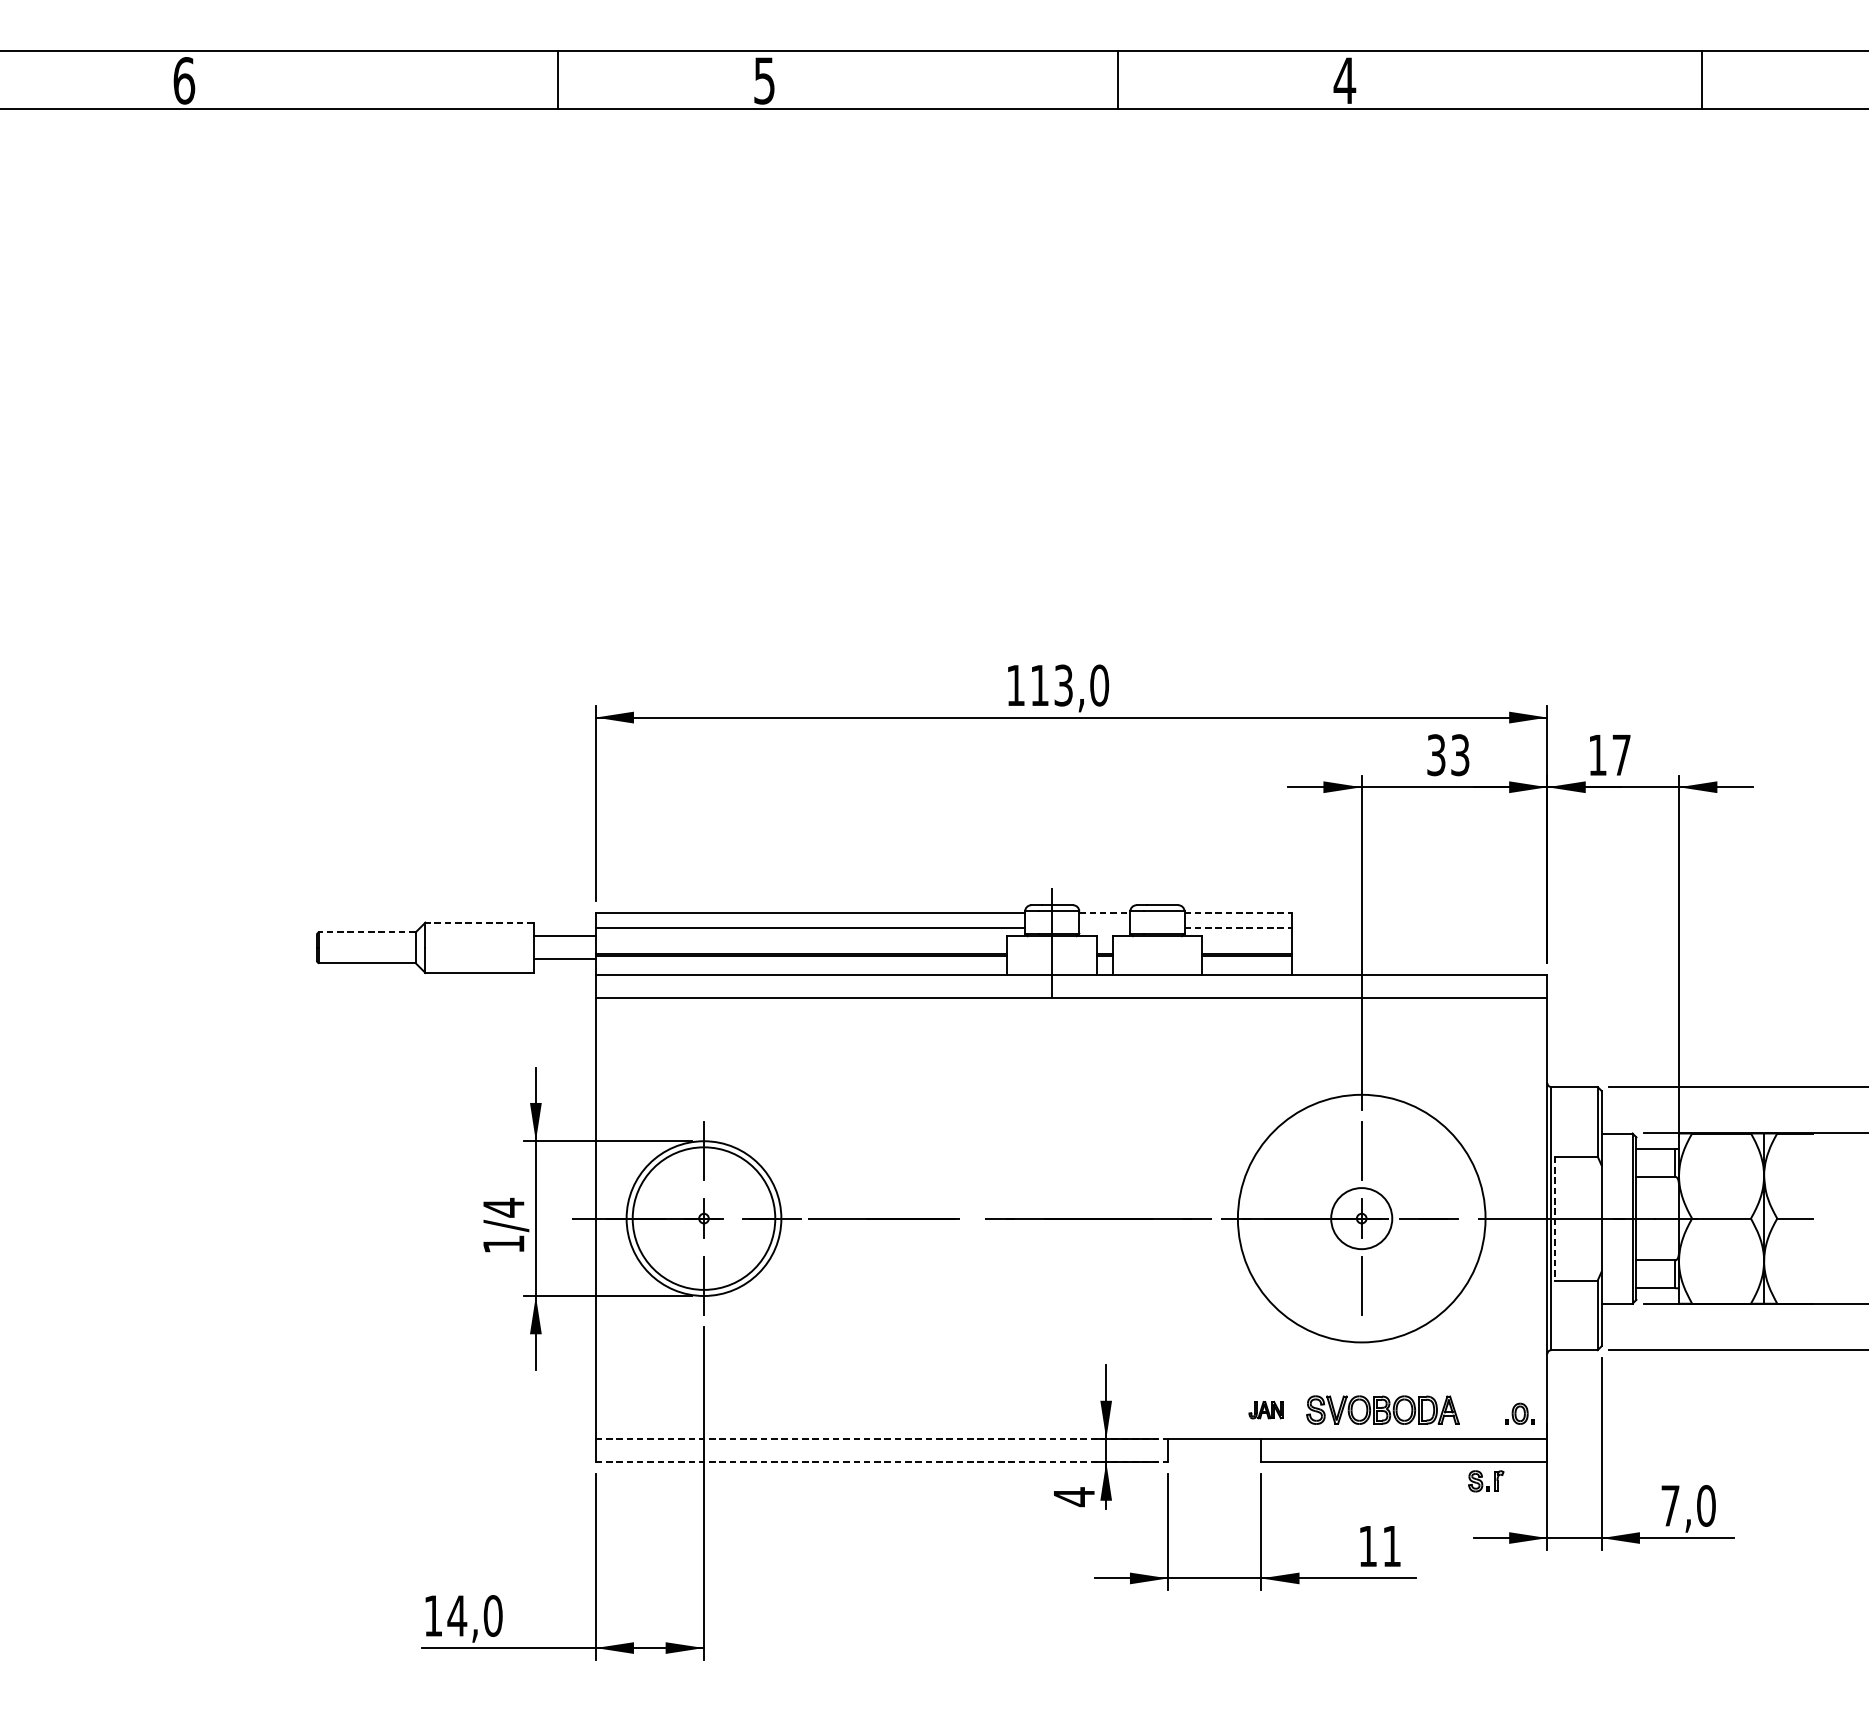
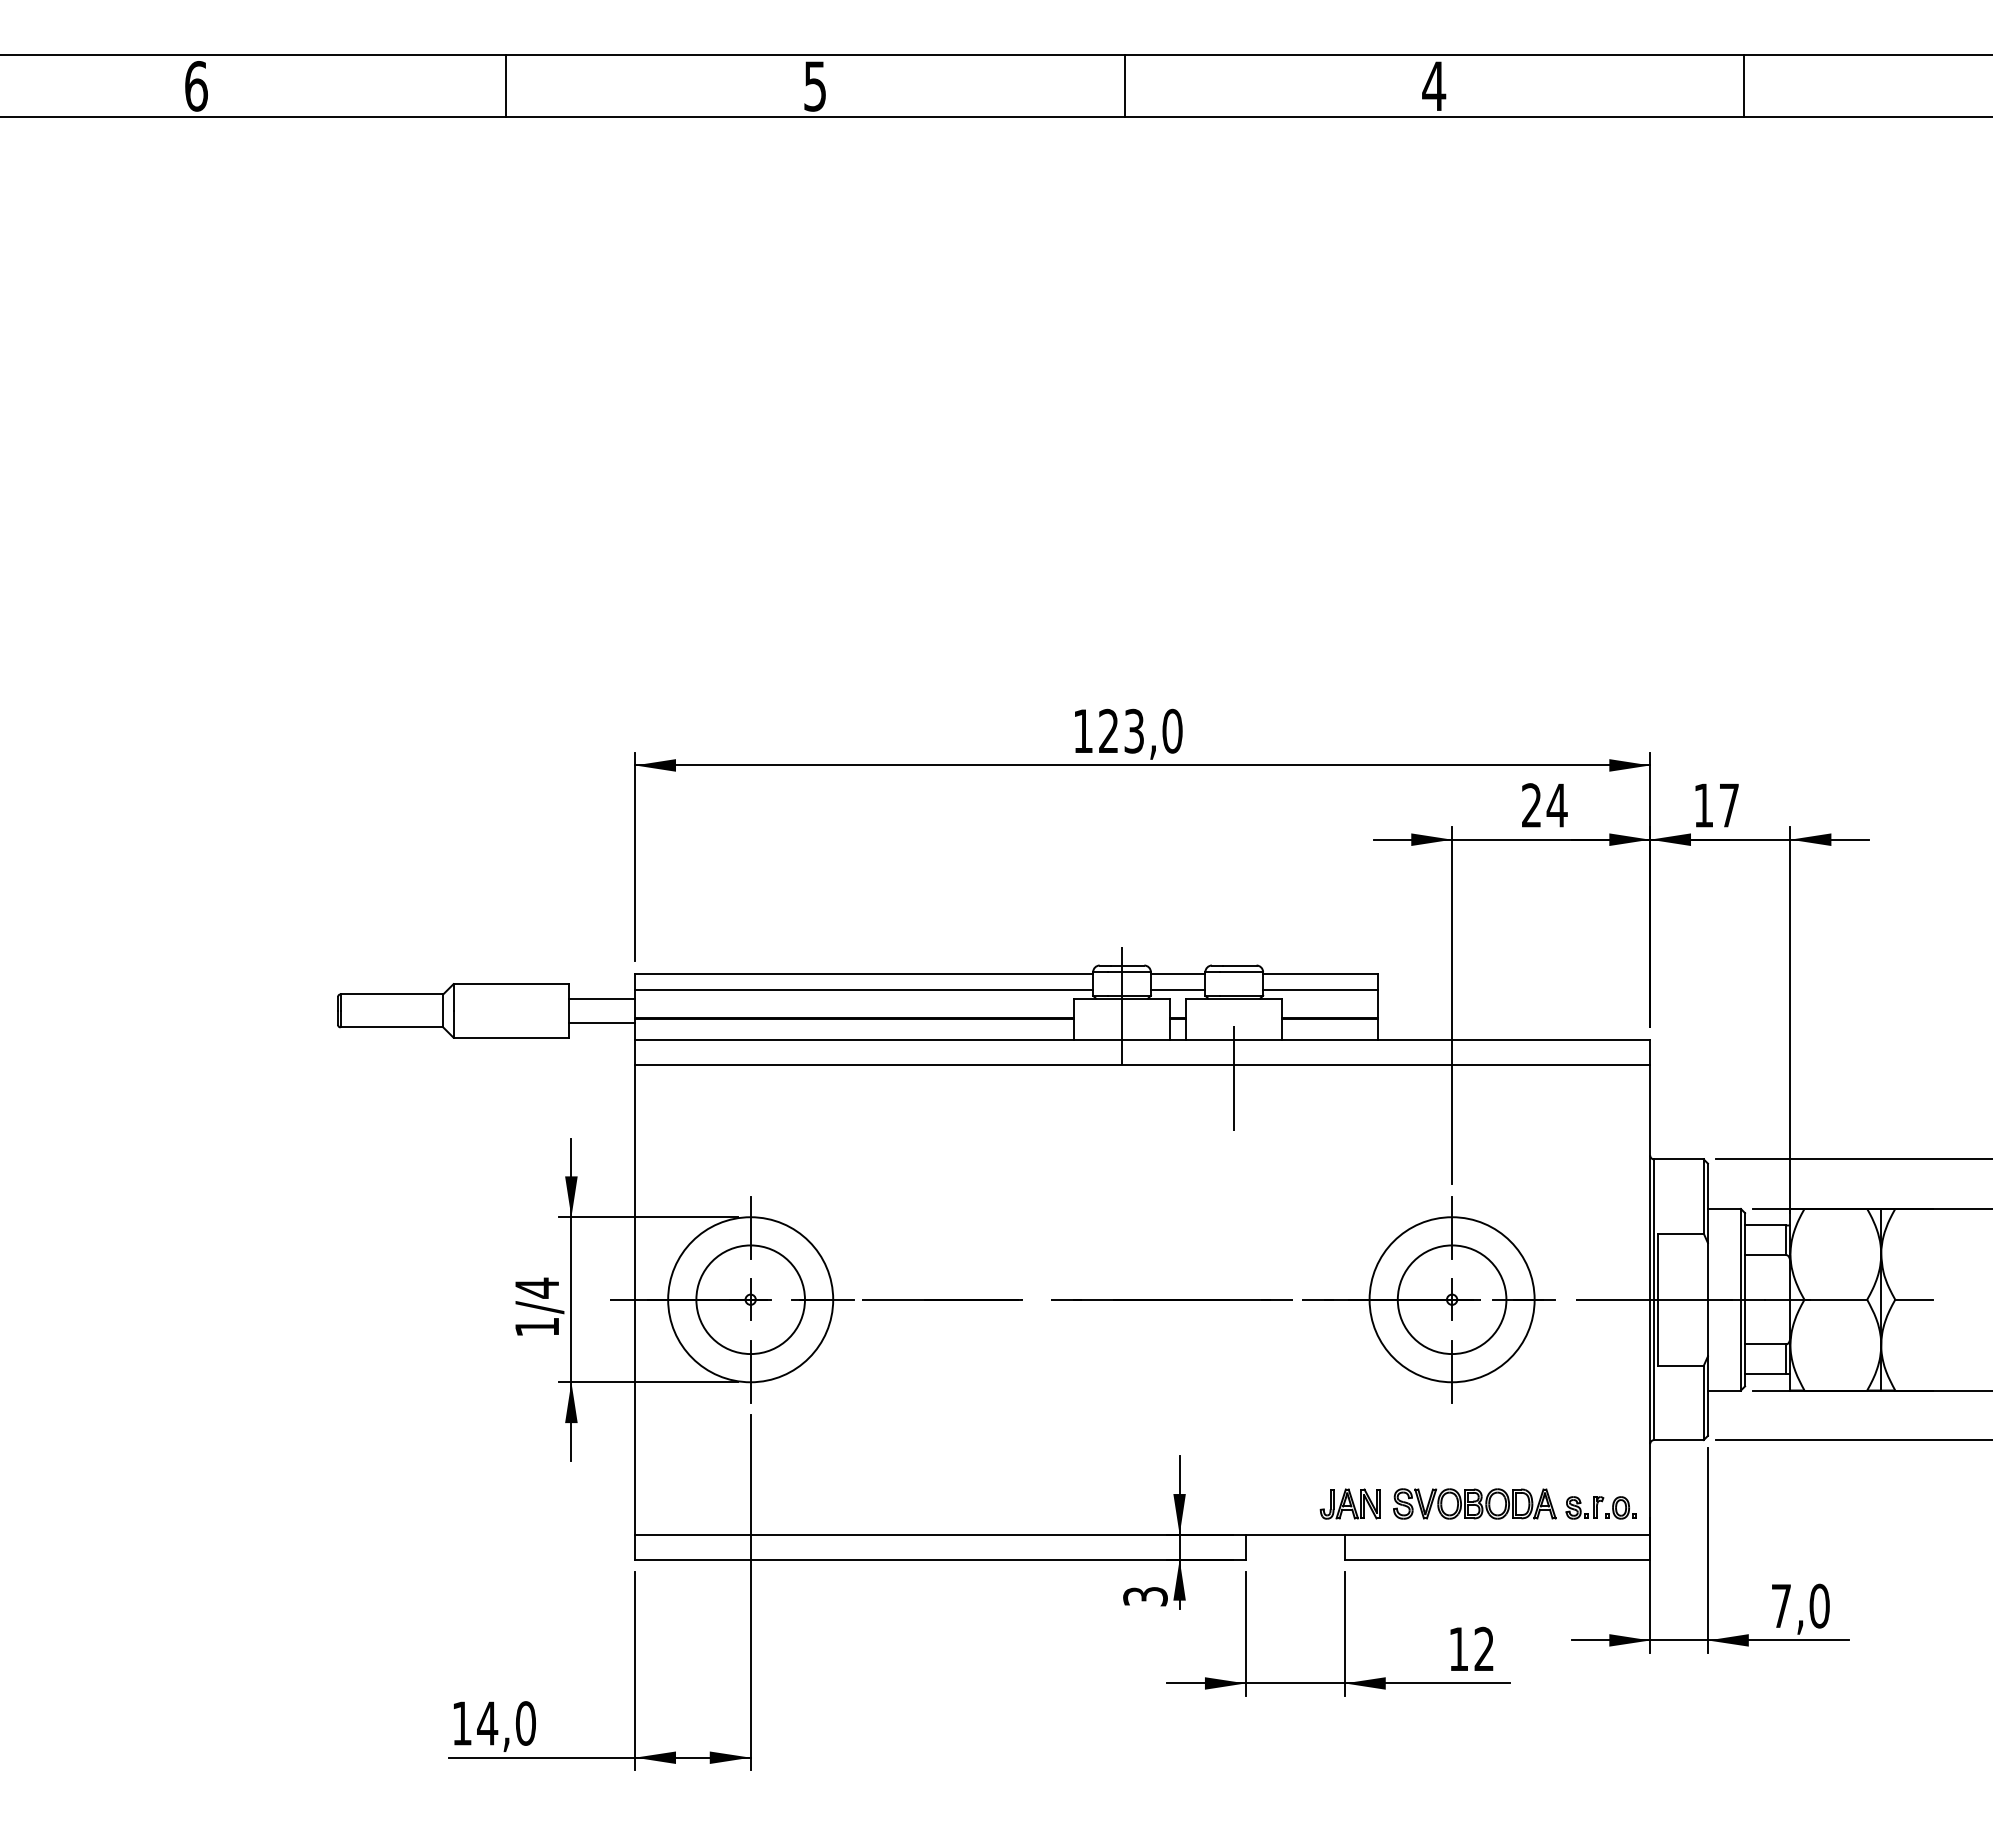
line: (558, 80) -> (506, 85), moved
line: (1118, 80) -> (1125, 85), moved
line: (1702, 80) -> (1744, 85), moved
text: (1039, 684) -> (1108, 730), 113,0 -> 123,0
text: (1448, 755) -> (1544, 805), 33 -> 24
line: (1105, 912) -> (1178, 973), dashed -> solid
line: (1238, 912) -> (1320, 973), dashed -> solid
line: (479, 923) -> (511, 984), dashed -> solid
line: (1104, 928) -> (1177, 990), added
line: (1238, 928) -> (1320, 990), dashed -> solid
line: (367, 932) -> (391, 994), dashed -> solid
line: (1157, 1010) -> (1234, 1077), added
circle: (703, 1218) -> (750, 1299), size x0.71
circle: (1361, 1218) -> (1451, 1299), size x0.62
circle: (1361, 1218) -> (1451, 1299), size x1.67
line: (1555, 1219) -> (1658, 1300), dashed -> solid
part: (1265, 1409) -> (1349, 1503), size x1.67
line: (881, 1438) -> (940, 1534), dashed -> solid
line: (881, 1462) -> (940, 1559), dashed -> solid
part: (1485, 1480) -> (1584, 1507), moved
text: (1074, 1496) -> (1145, 1596), 4 -> 3
text: (1391, 1545) -> (1483, 1648), 11 -> 12

